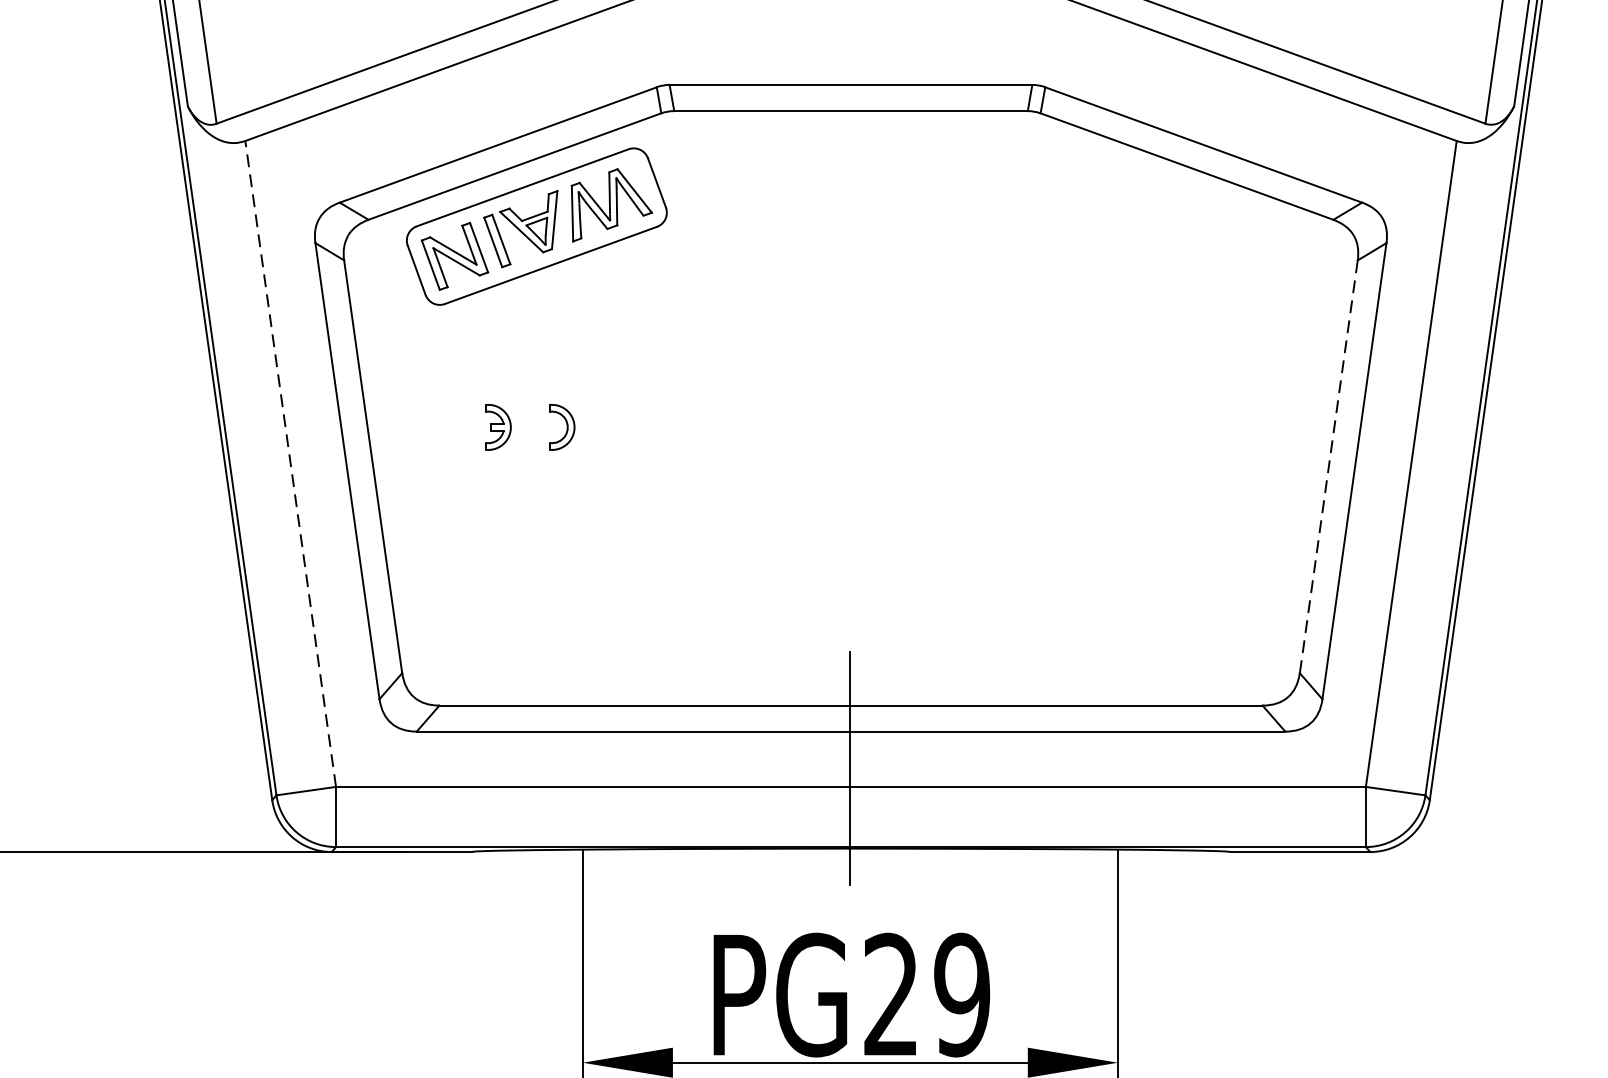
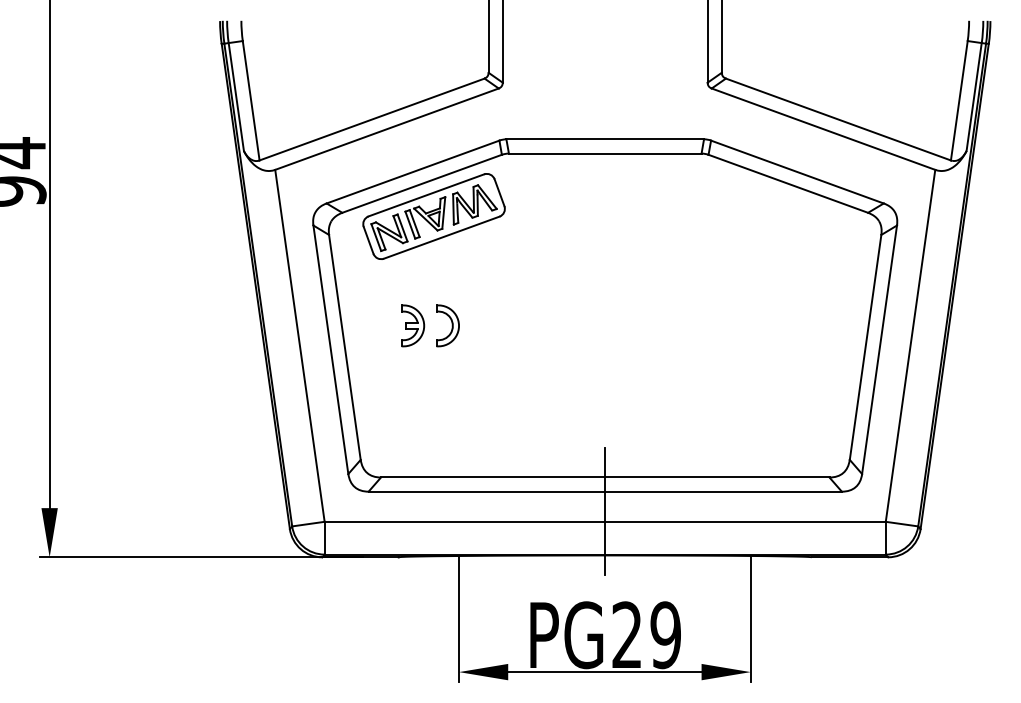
part: (499, 426) -> (413, 325), size x1.67
part: (561, 426) -> (447, 325), size x1.67
line: (289, 463) -> (299, 345), dashed -> solid
line: (1328, 466) -> (865, 347), dashed -> solid

